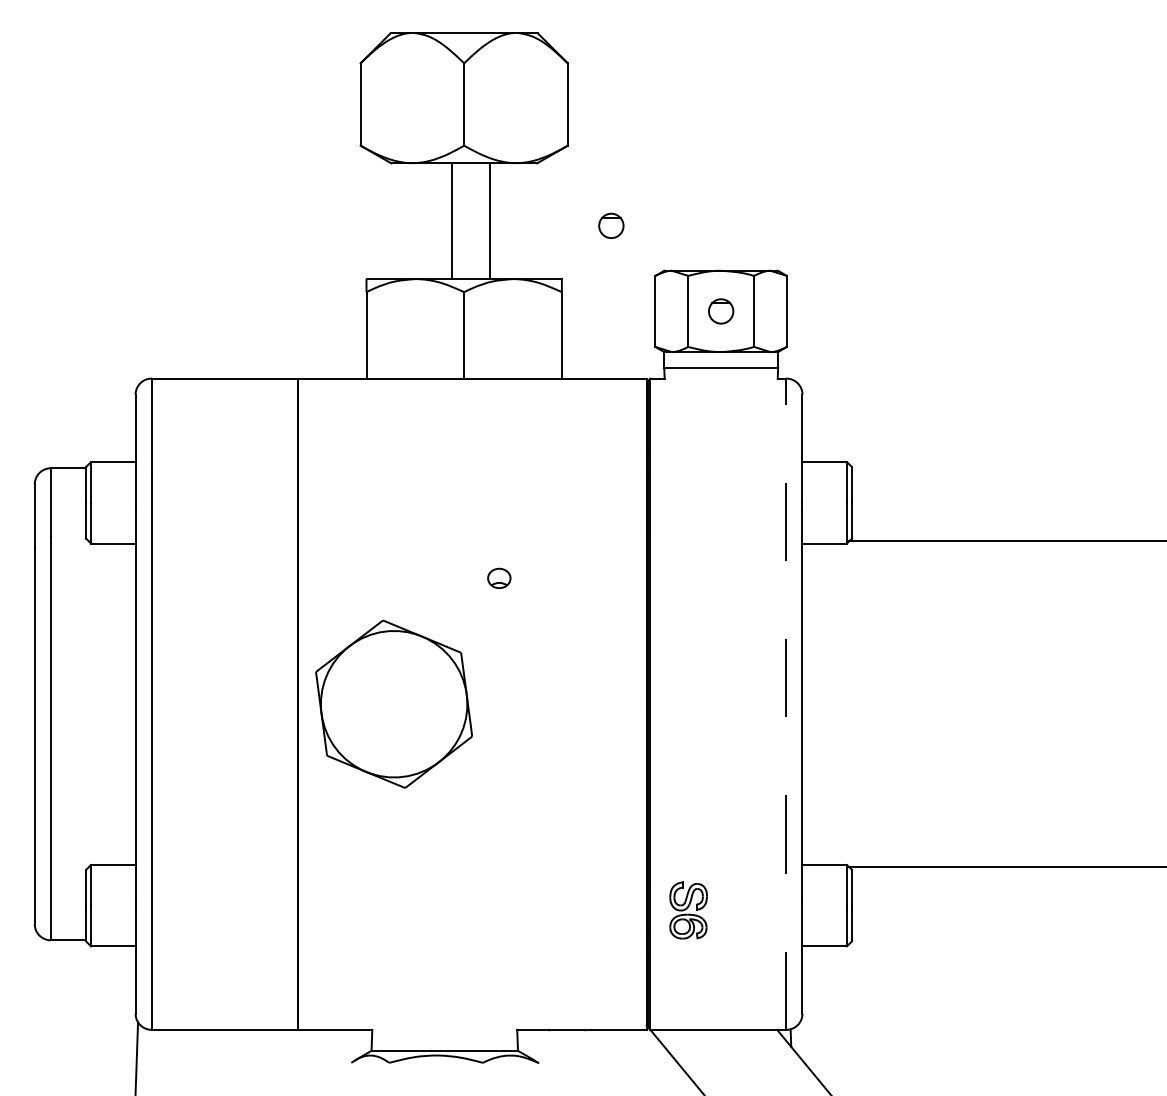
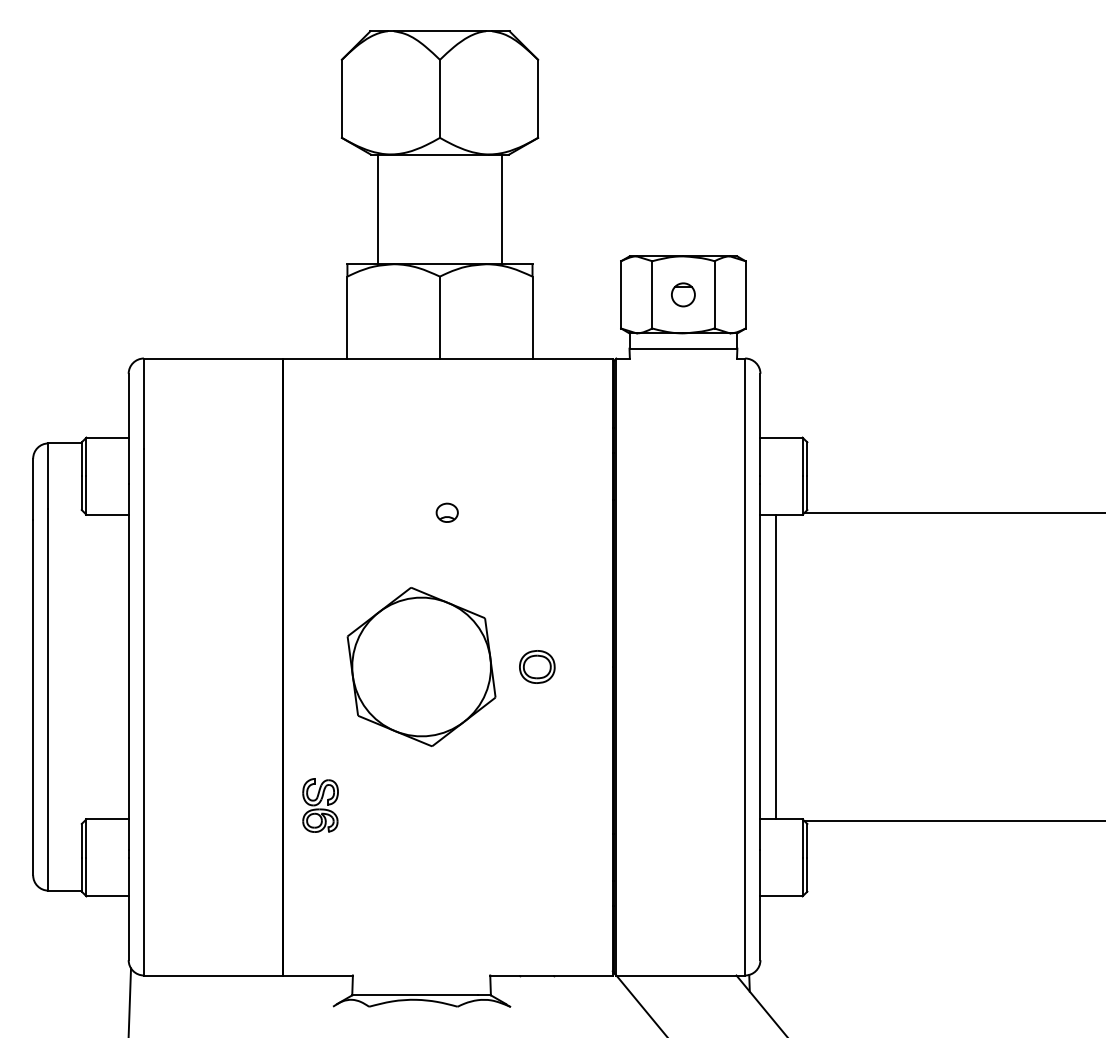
line: (452, 221) -> (378, 209), moved
line: (490, 221) -> (501, 209), moved
part: (611, 225) -> (579, 213), removed
part: (498, 578) -> (446, 512), moved
part: (394, 703) -> (421, 666), moved
part: (567, 703) -> (537, 666), added
line: (786, 703) -> (745, 666), dashed -> solid
line: (818, 703) -> (775, 666), added
part: (688, 910) -> (320, 805), moved

